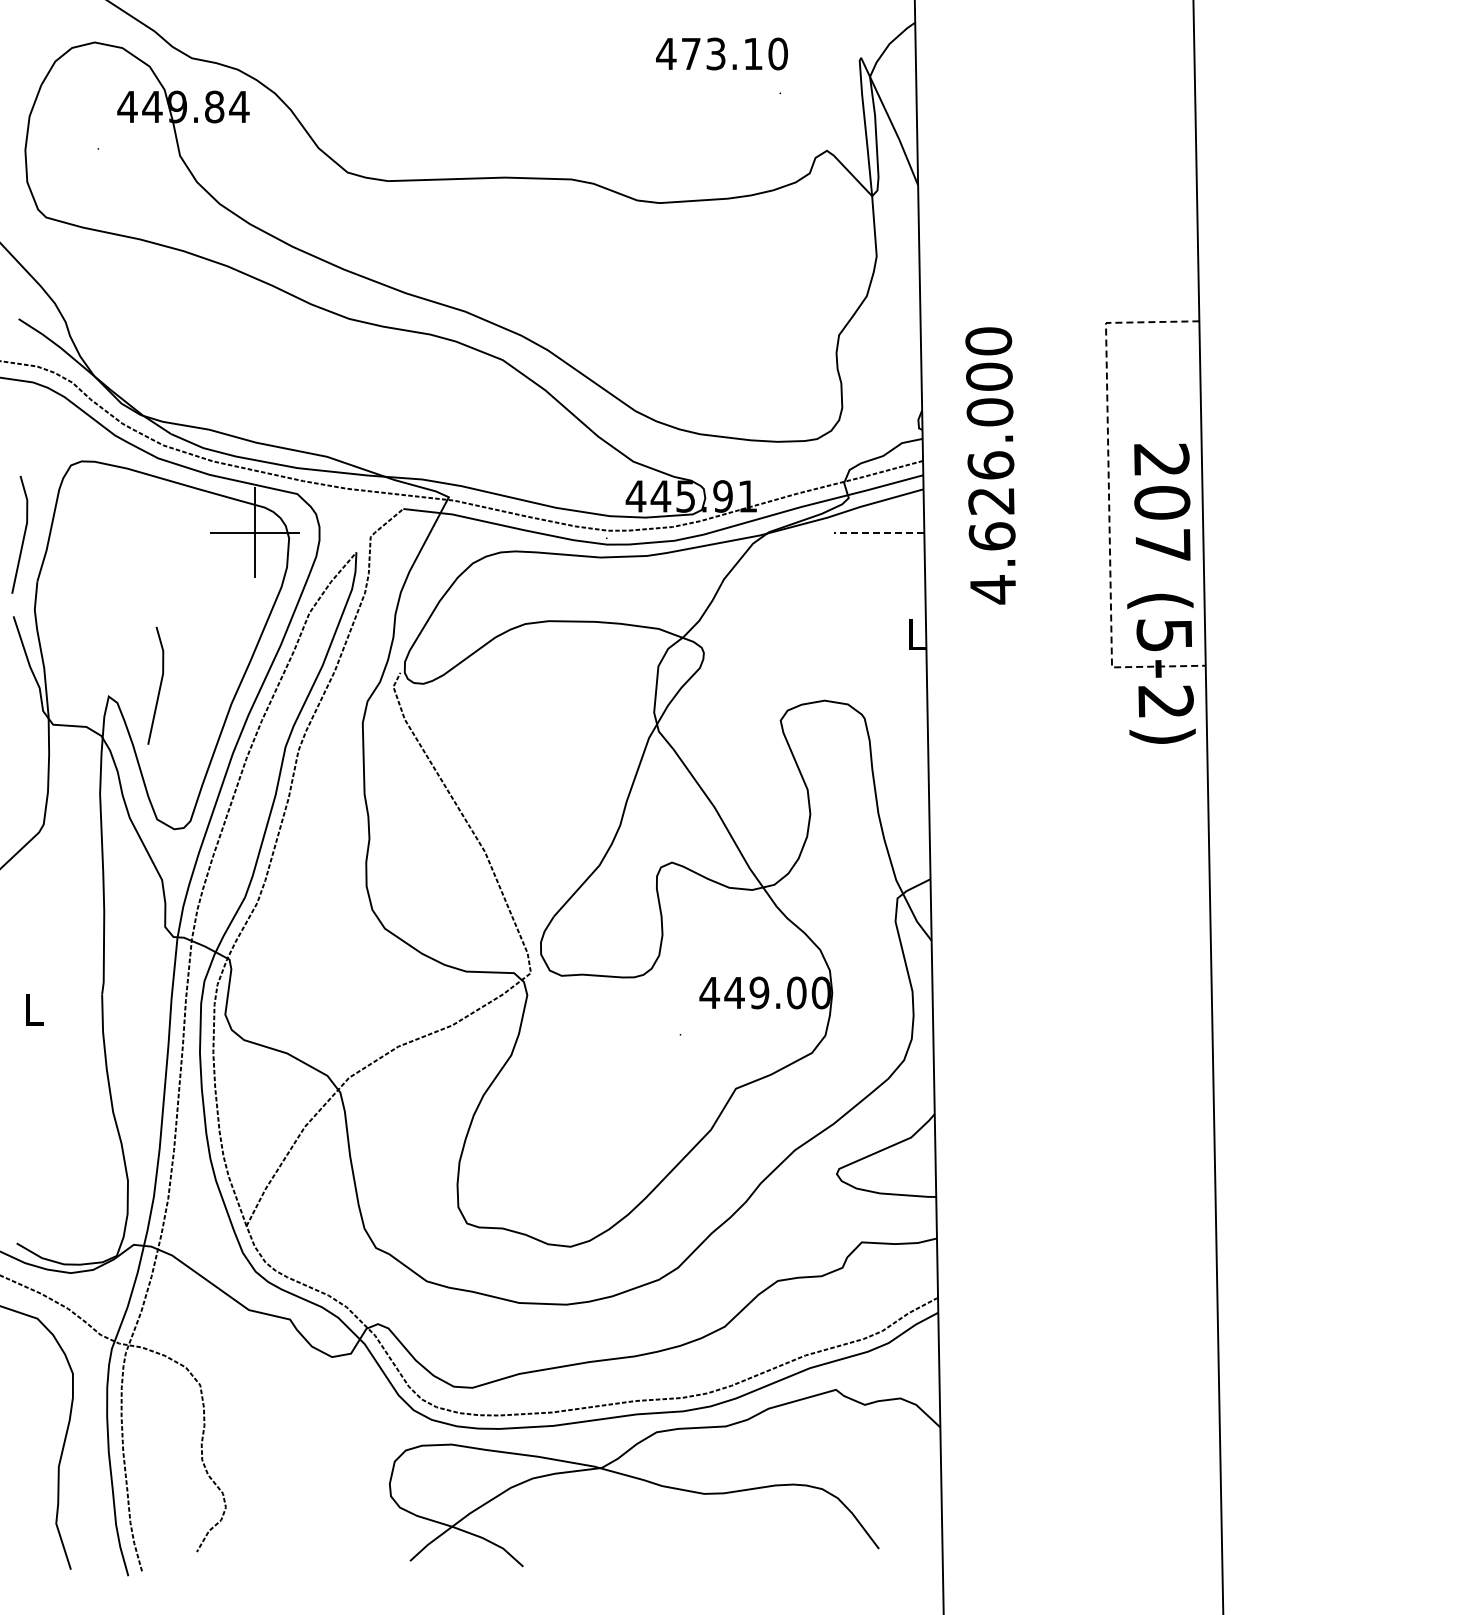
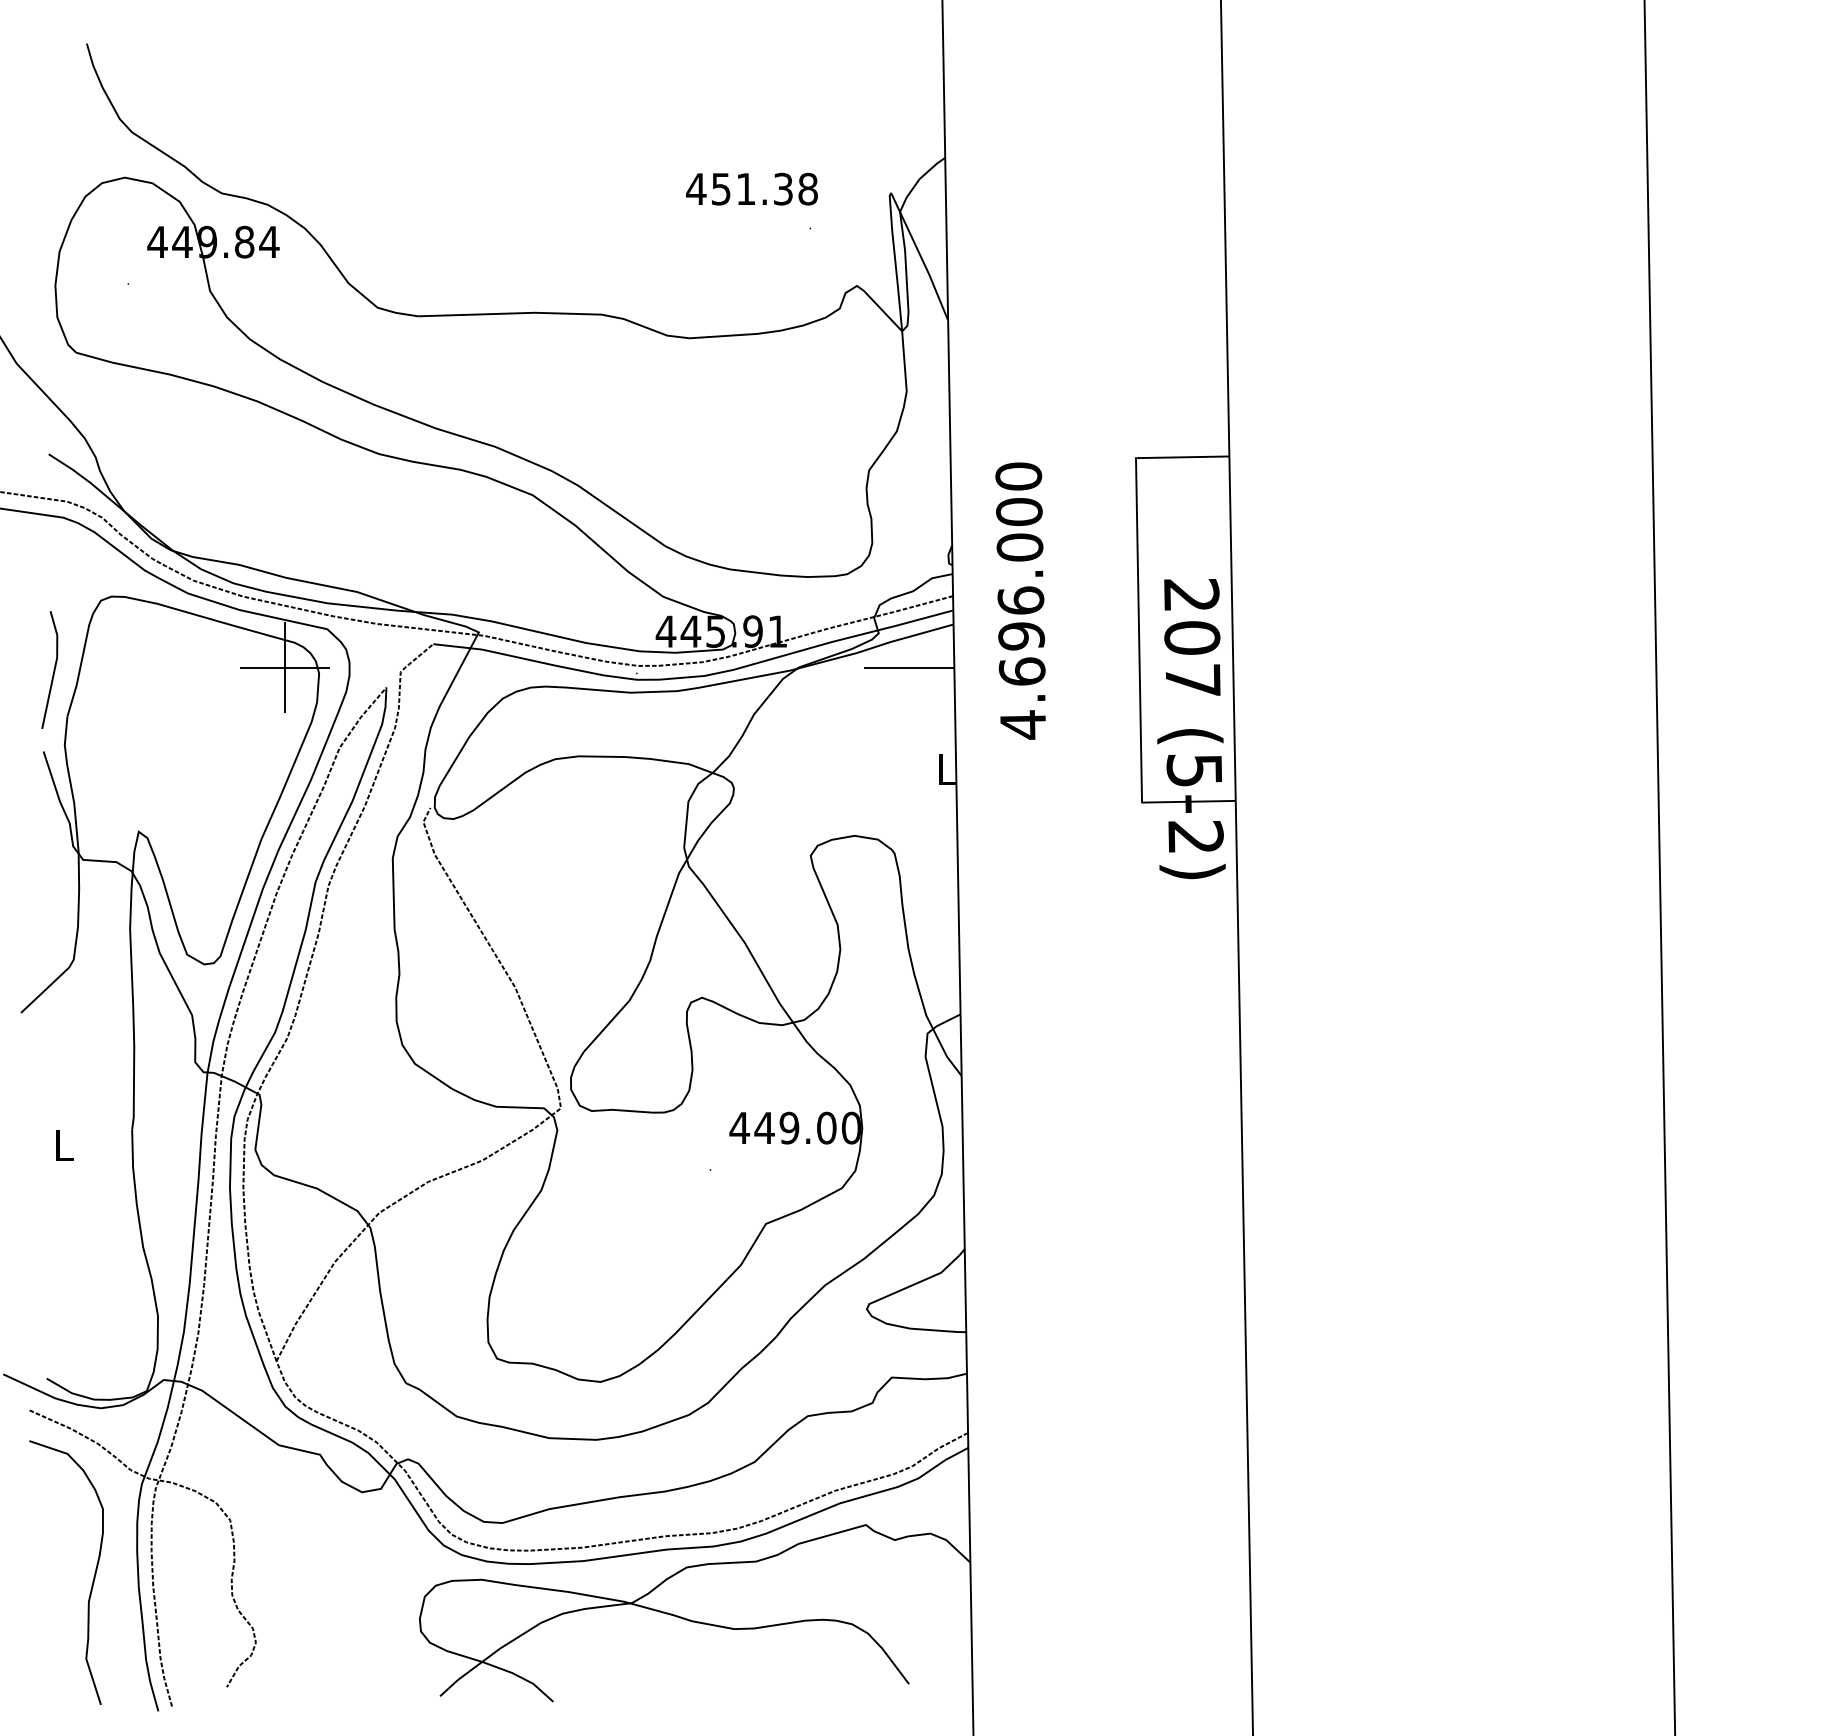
text: (735, 53) -> (765, 188), 473.10 -> 451.38
line: (1109, 495) -> (1139, 630), dashed -> solid
text: (991, 501) -> (1021, 636), 4.626.000 -> 4.696.000
line: (878, 532) -> (908, 667), dashed -> solid
line: (159, 685) -> (189, 820), removed

